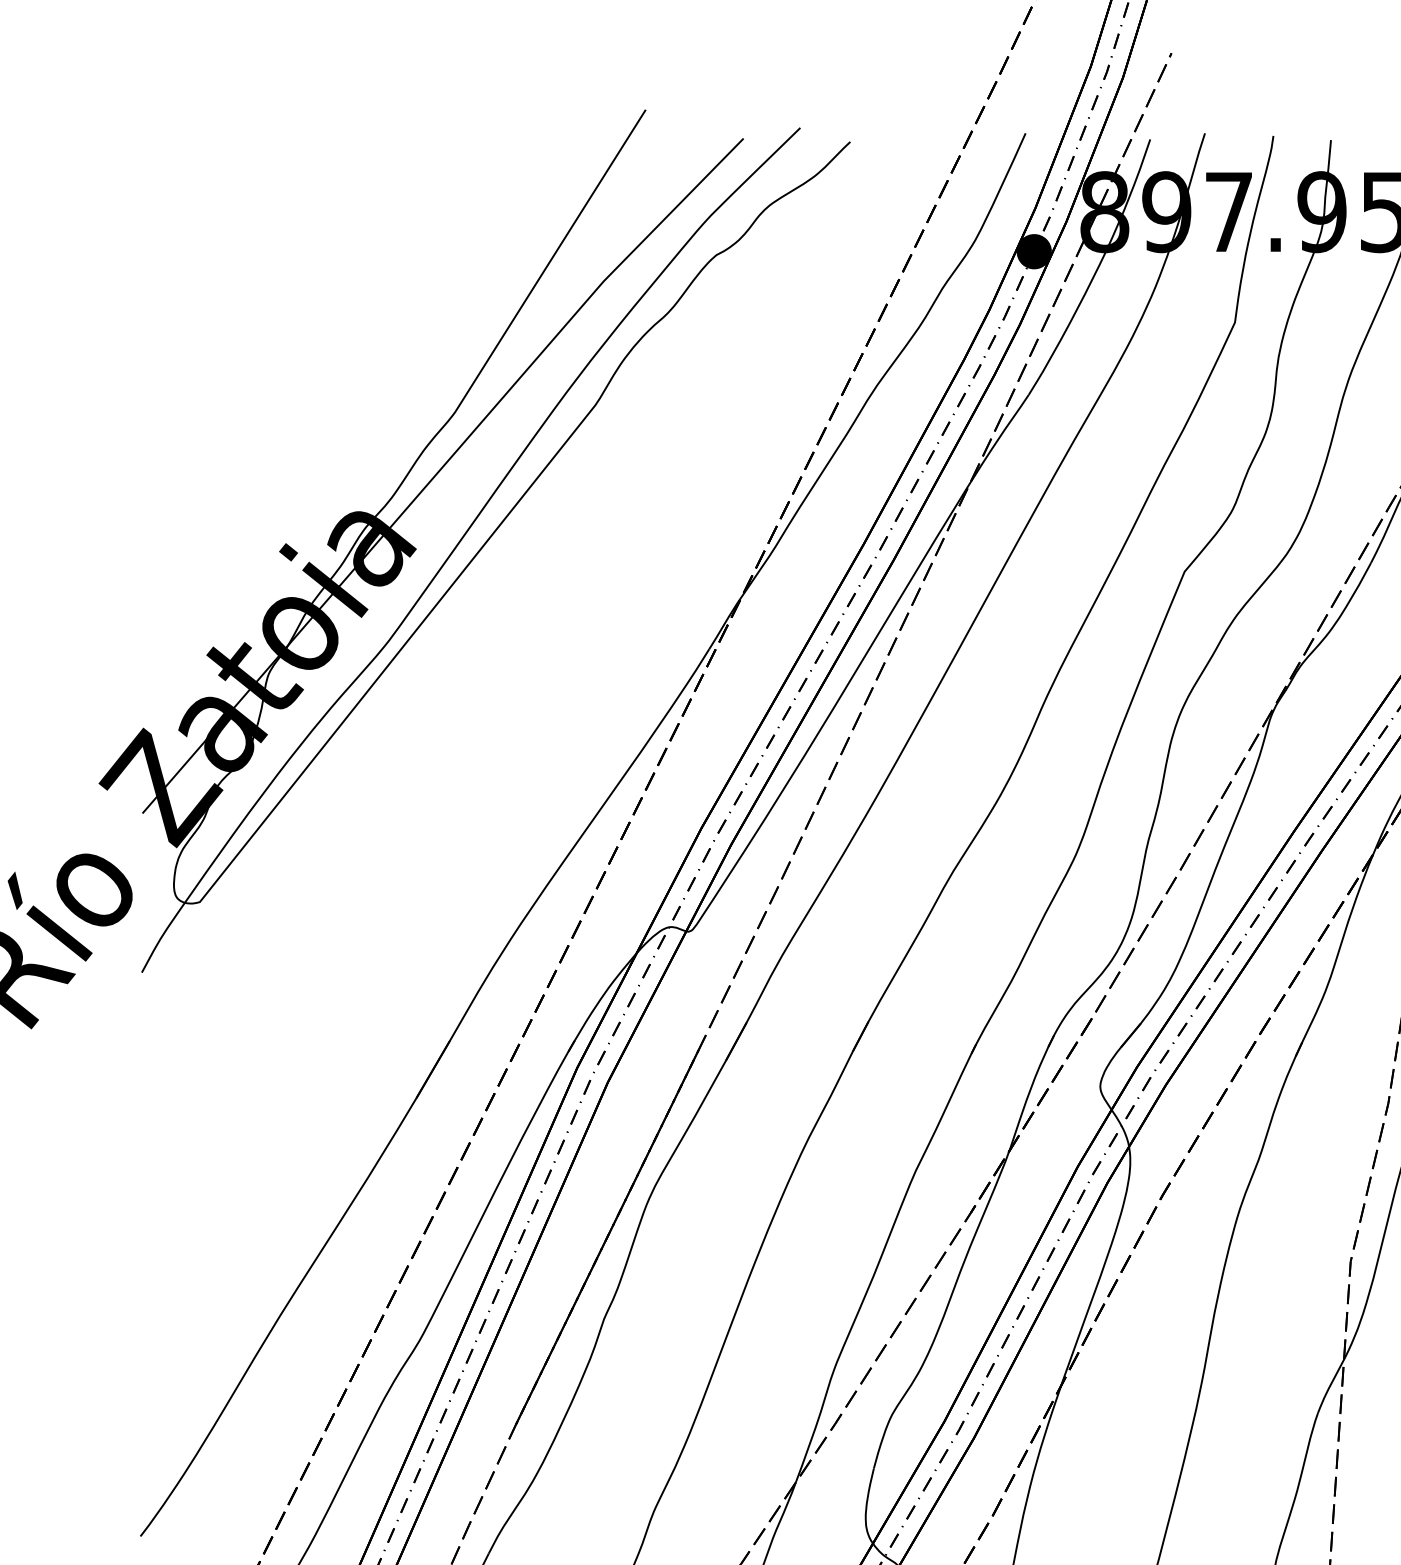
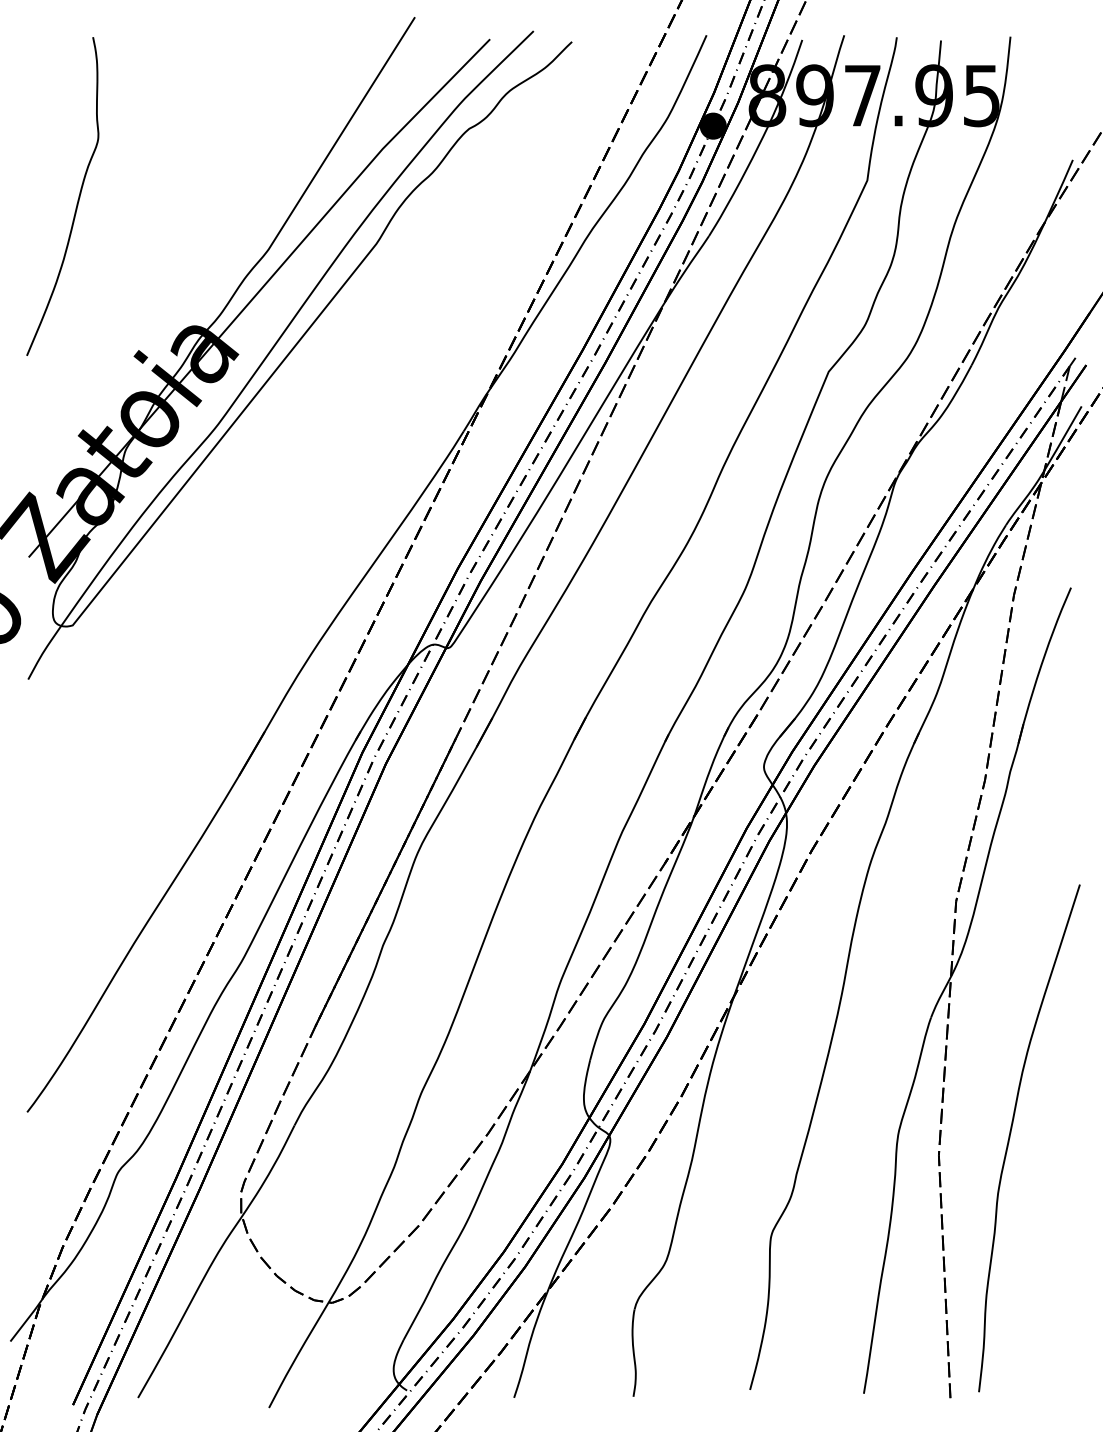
part: (206, 347) -> (77, 199), added

